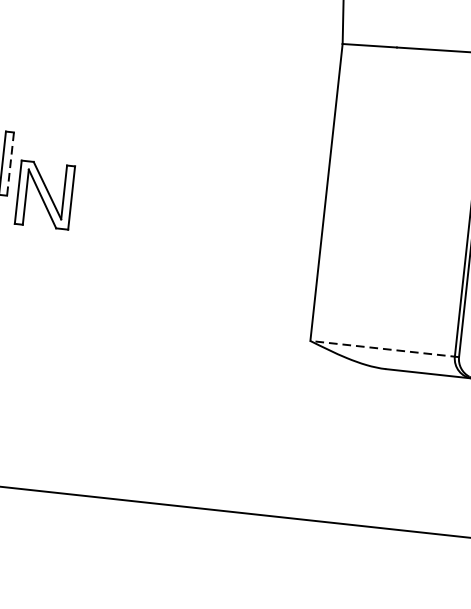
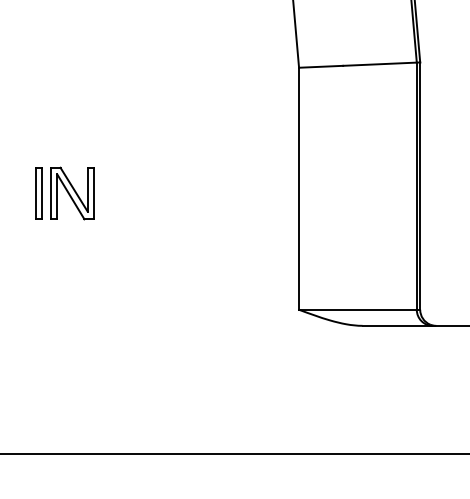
line: (11, 164) -> (42, 193), dashed -> solid
part: (44, 195) -> (72, 193), moved
line: (384, 348) -> (359, 309), dashed -> solid

